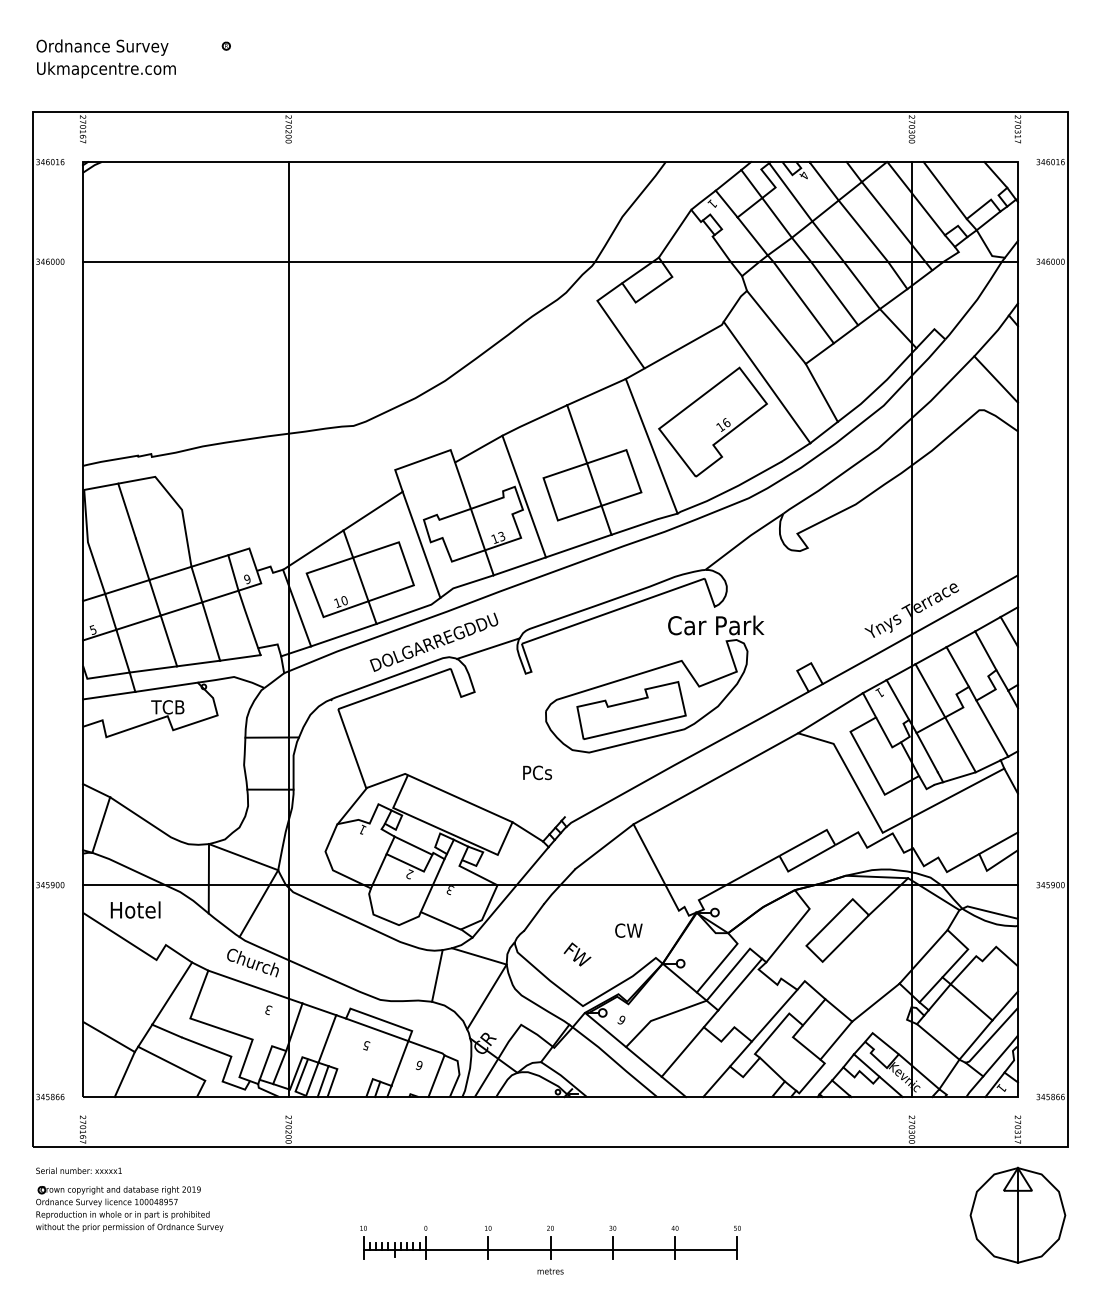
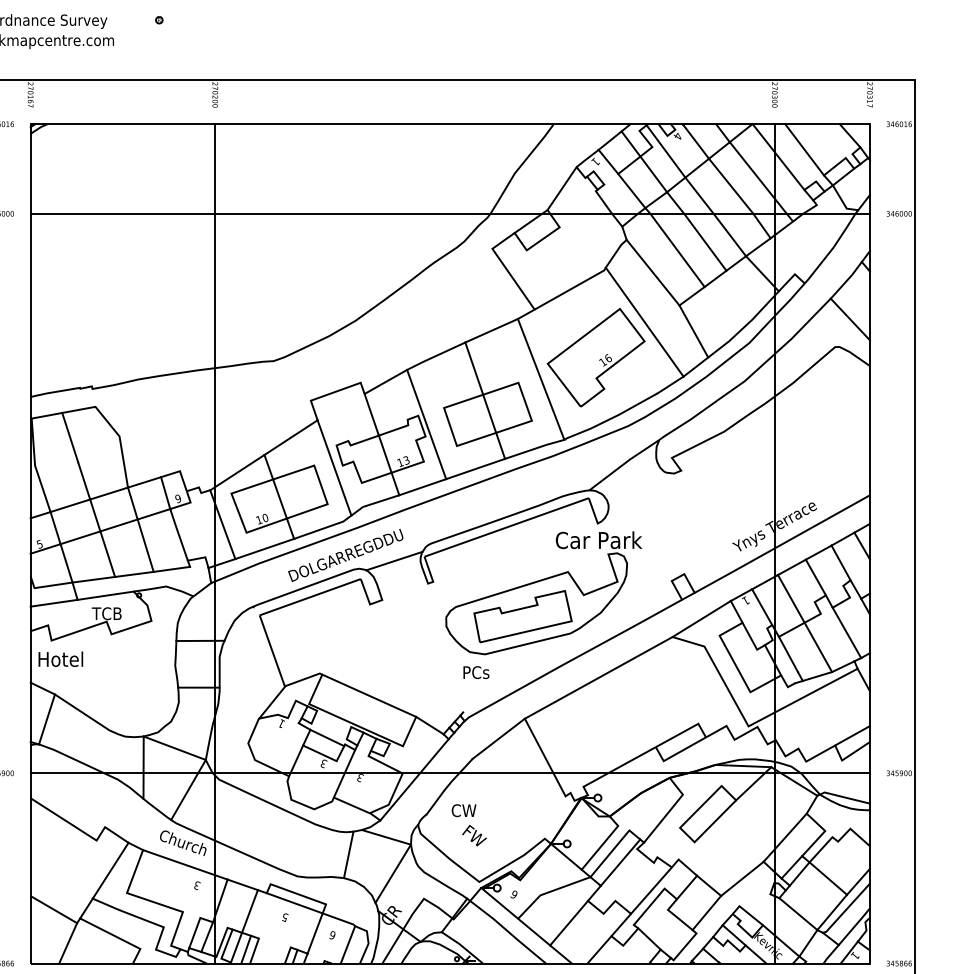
text: (537, 772) -> (476, 672), moved
text: (409, 873) -> (323, 762), 2 -> 3
text: (135, 909) -> (60, 658), moved
text: (628, 930) -> (463, 810), moved

